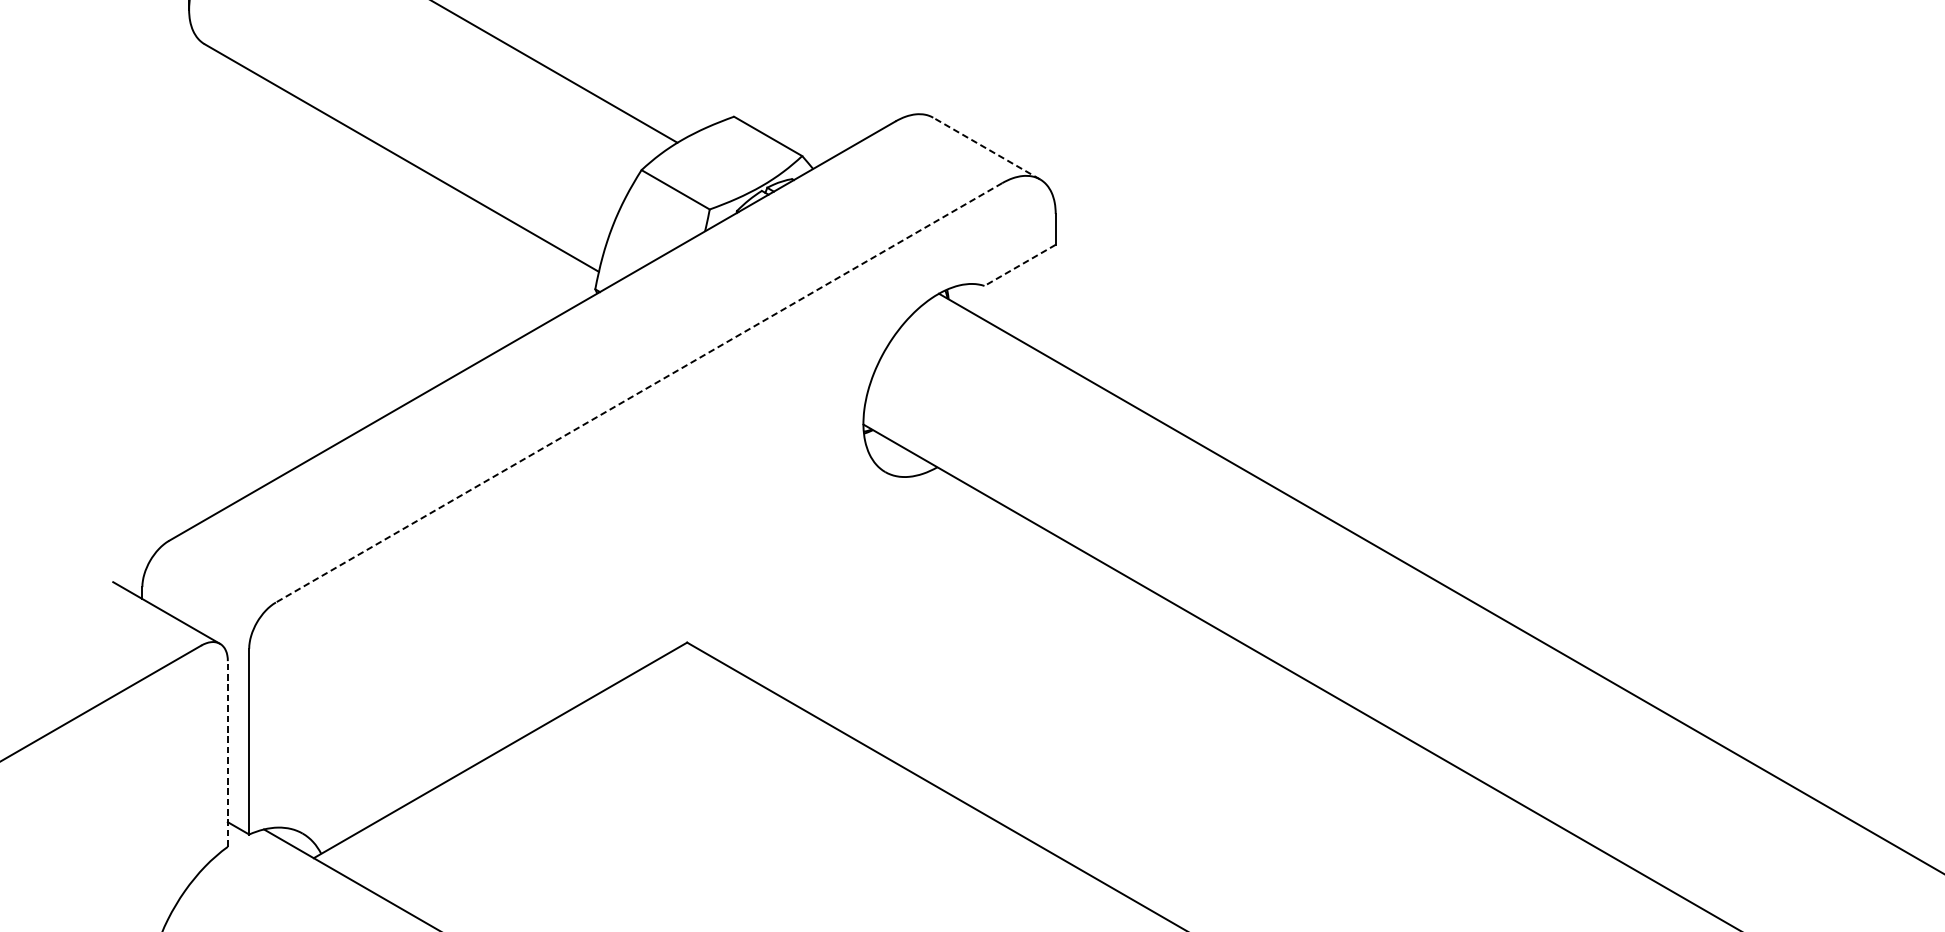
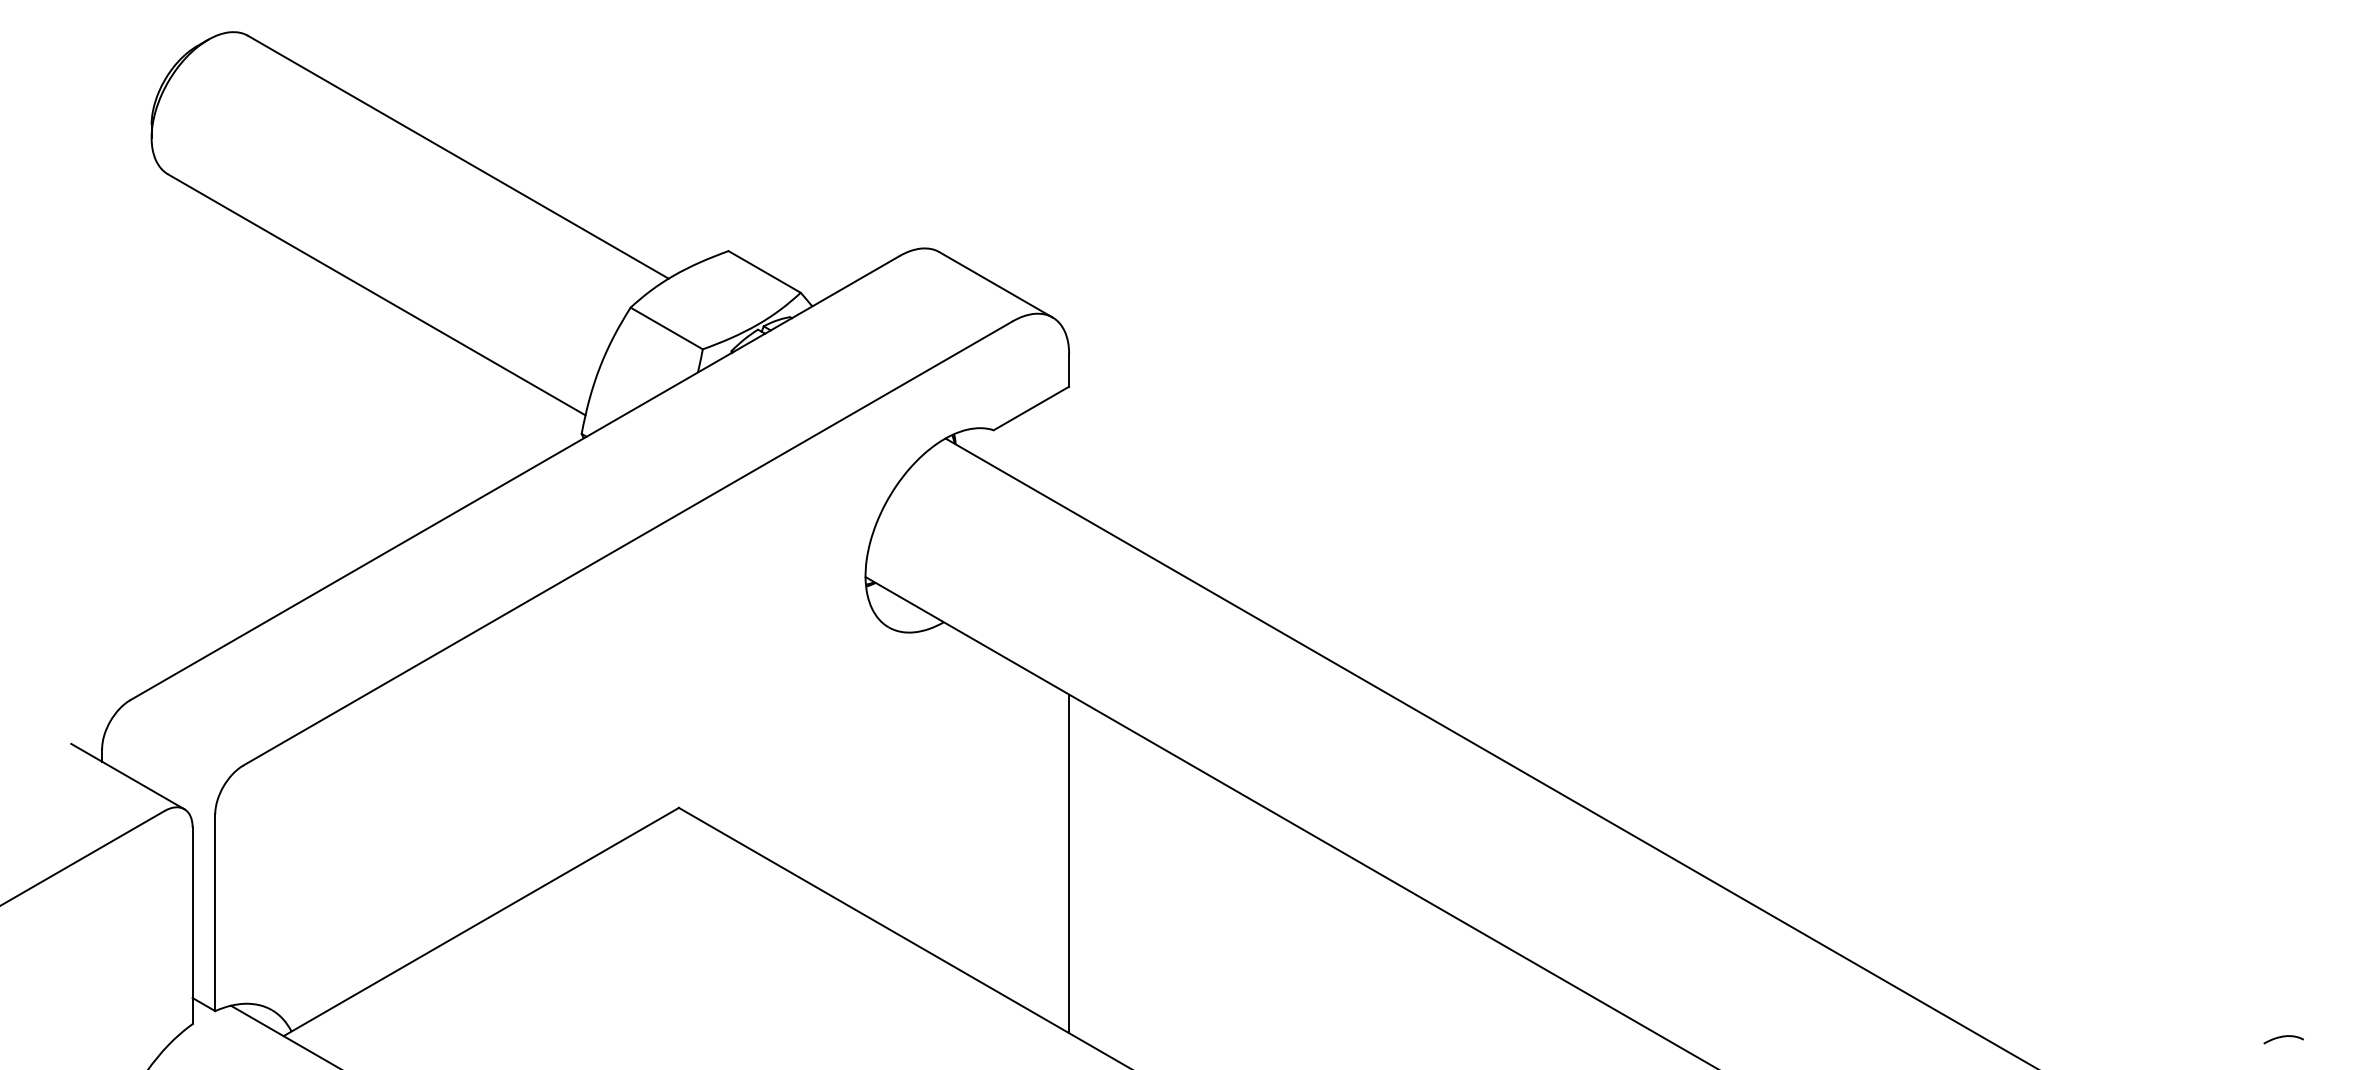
line: (986, 148) -> (995, 284), dashed -> solid
line: (1020, 265) -> (1031, 408), dashed -> solid
line: (638, 392) -> (627, 543), dashed -> solid
line: (1056, 695) -> (1069, 863), added
line: (227, 753) -> (192, 925), dashed -> solid

